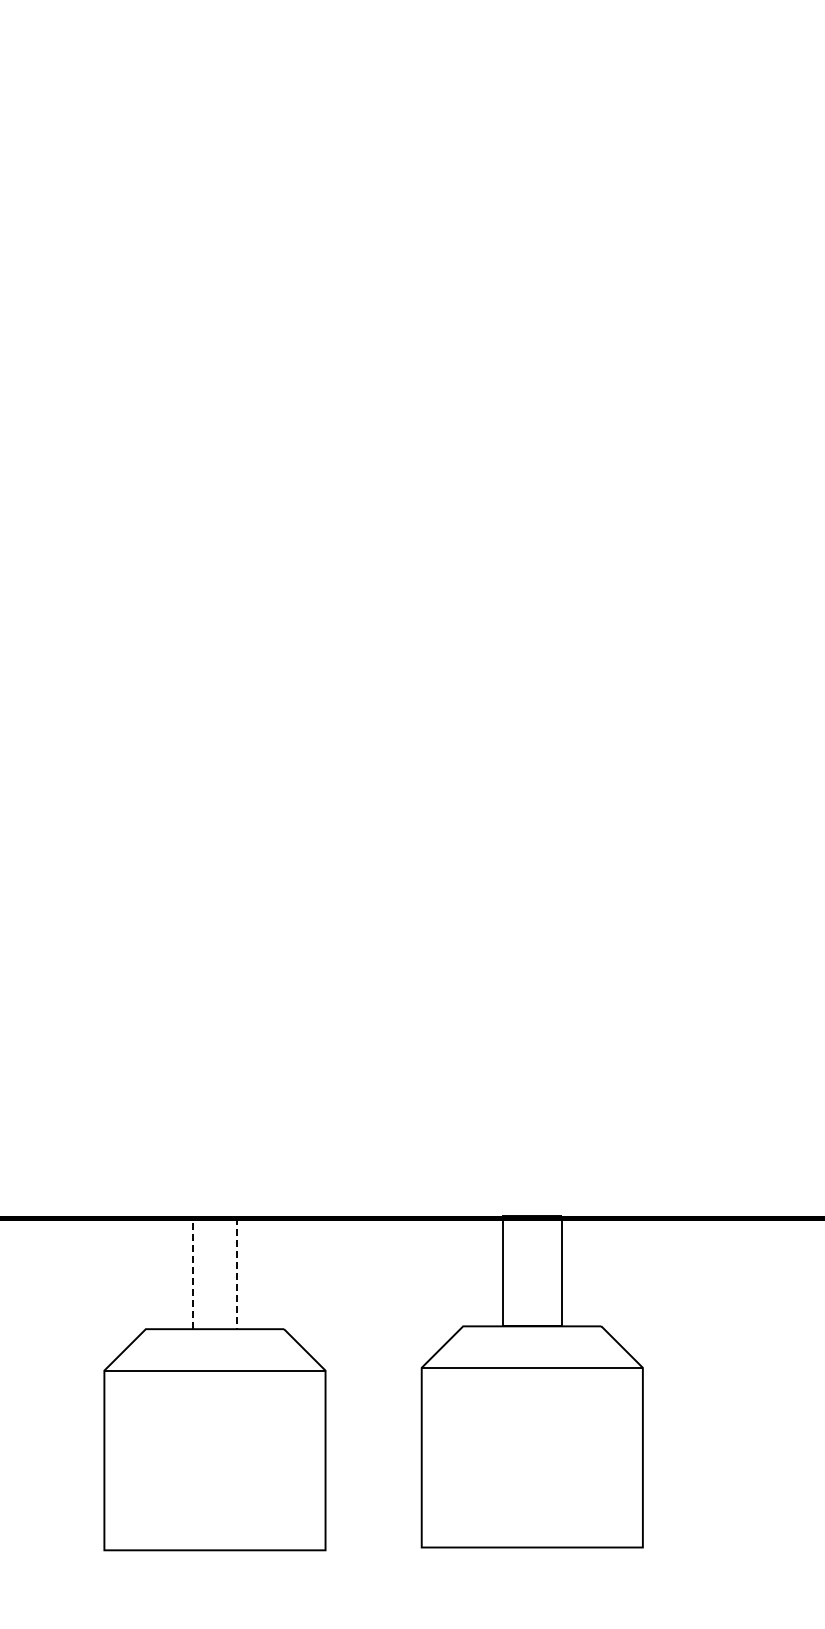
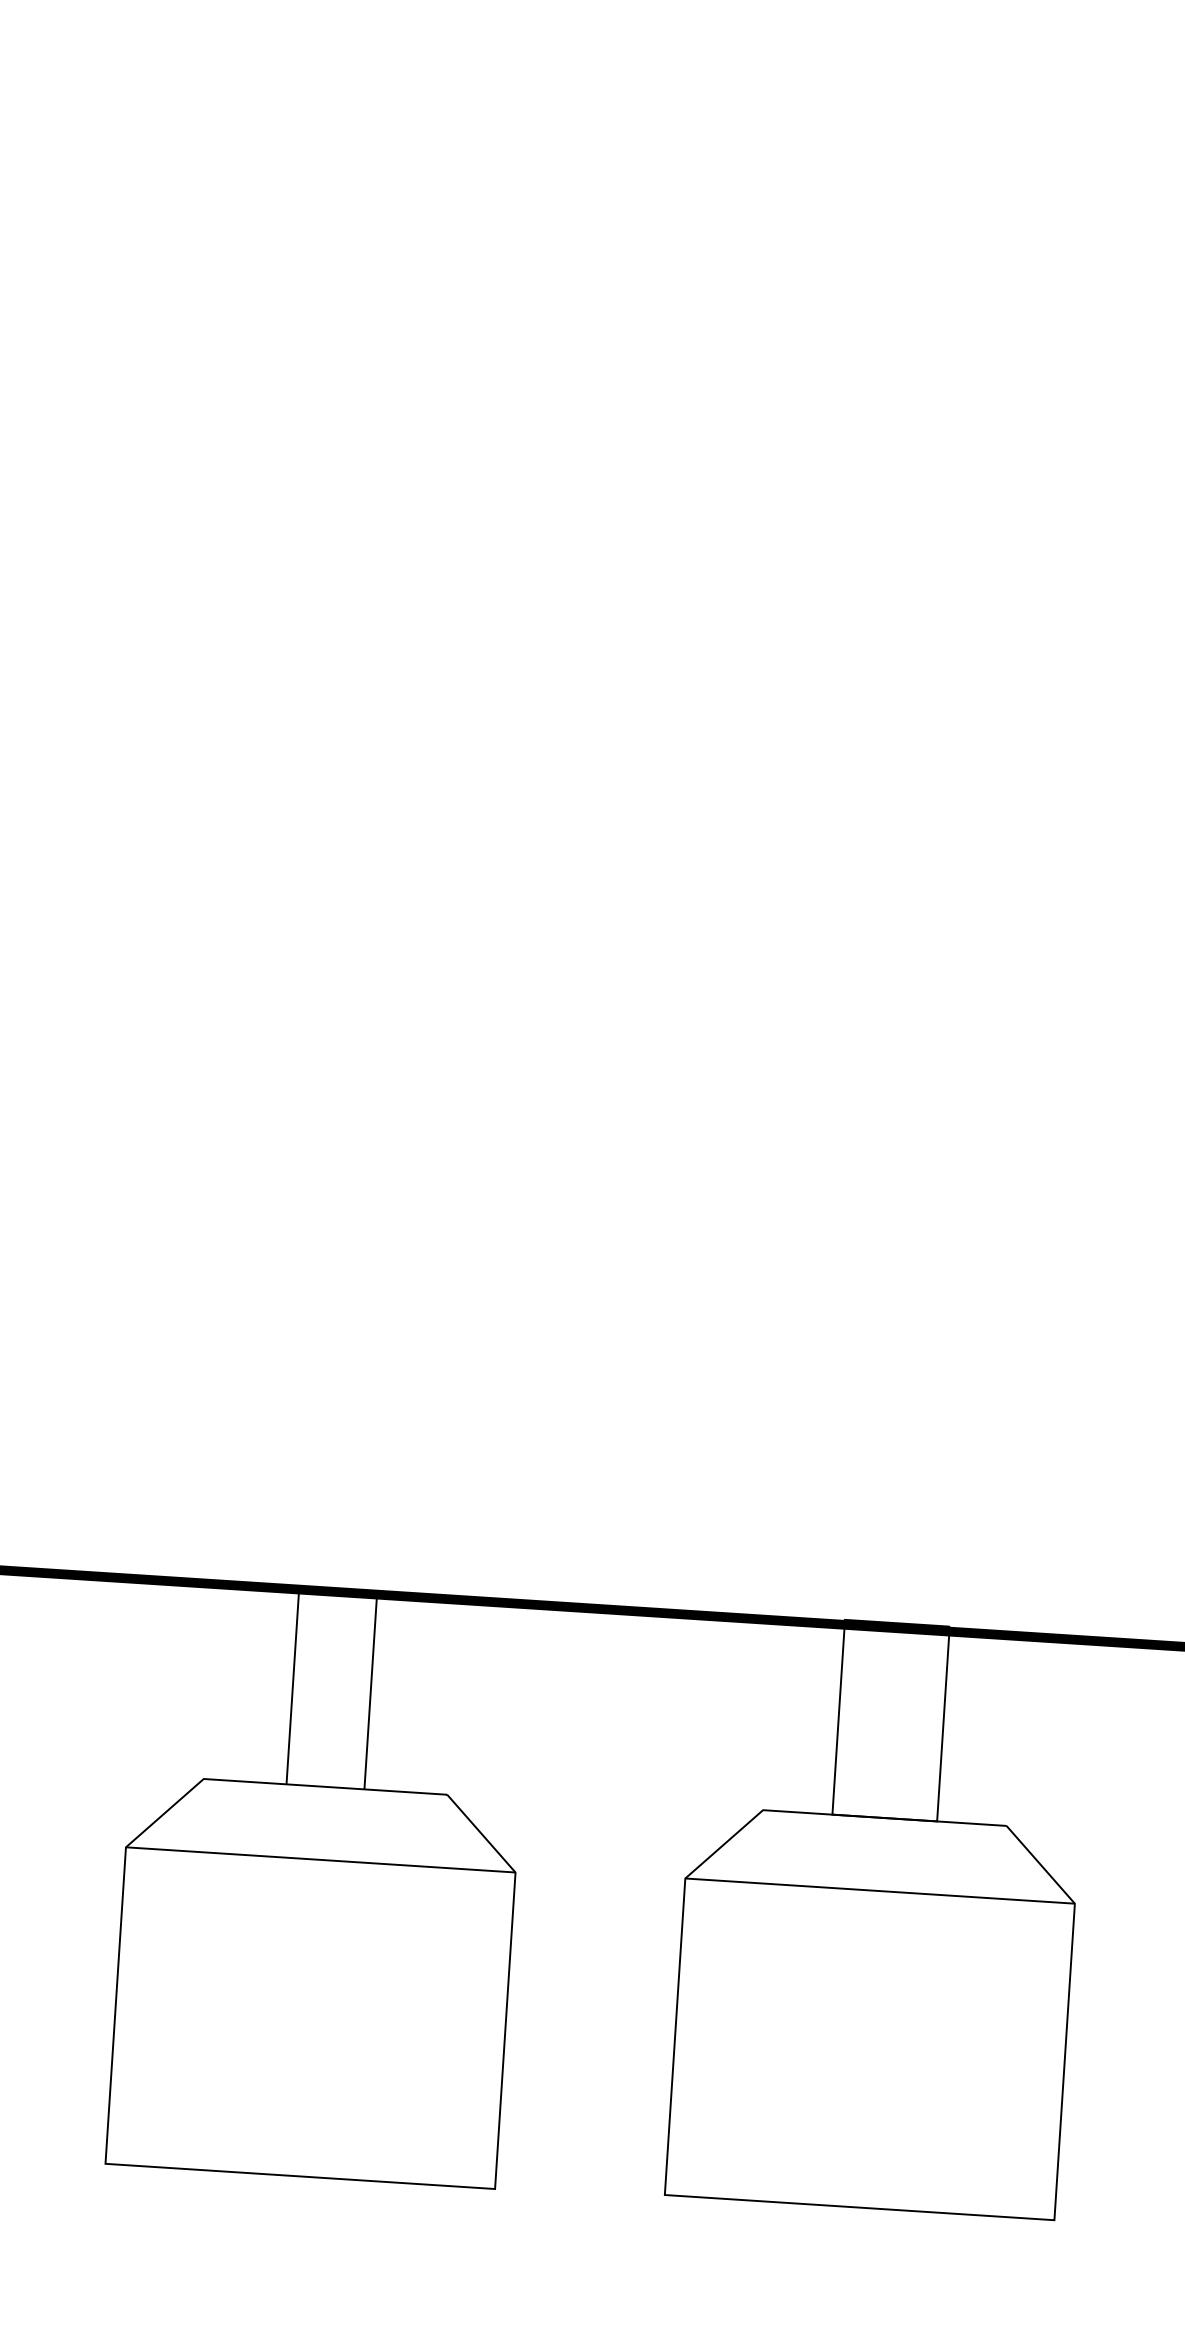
line: (215, 1218) -> (339, 1591), dashed -> solid

